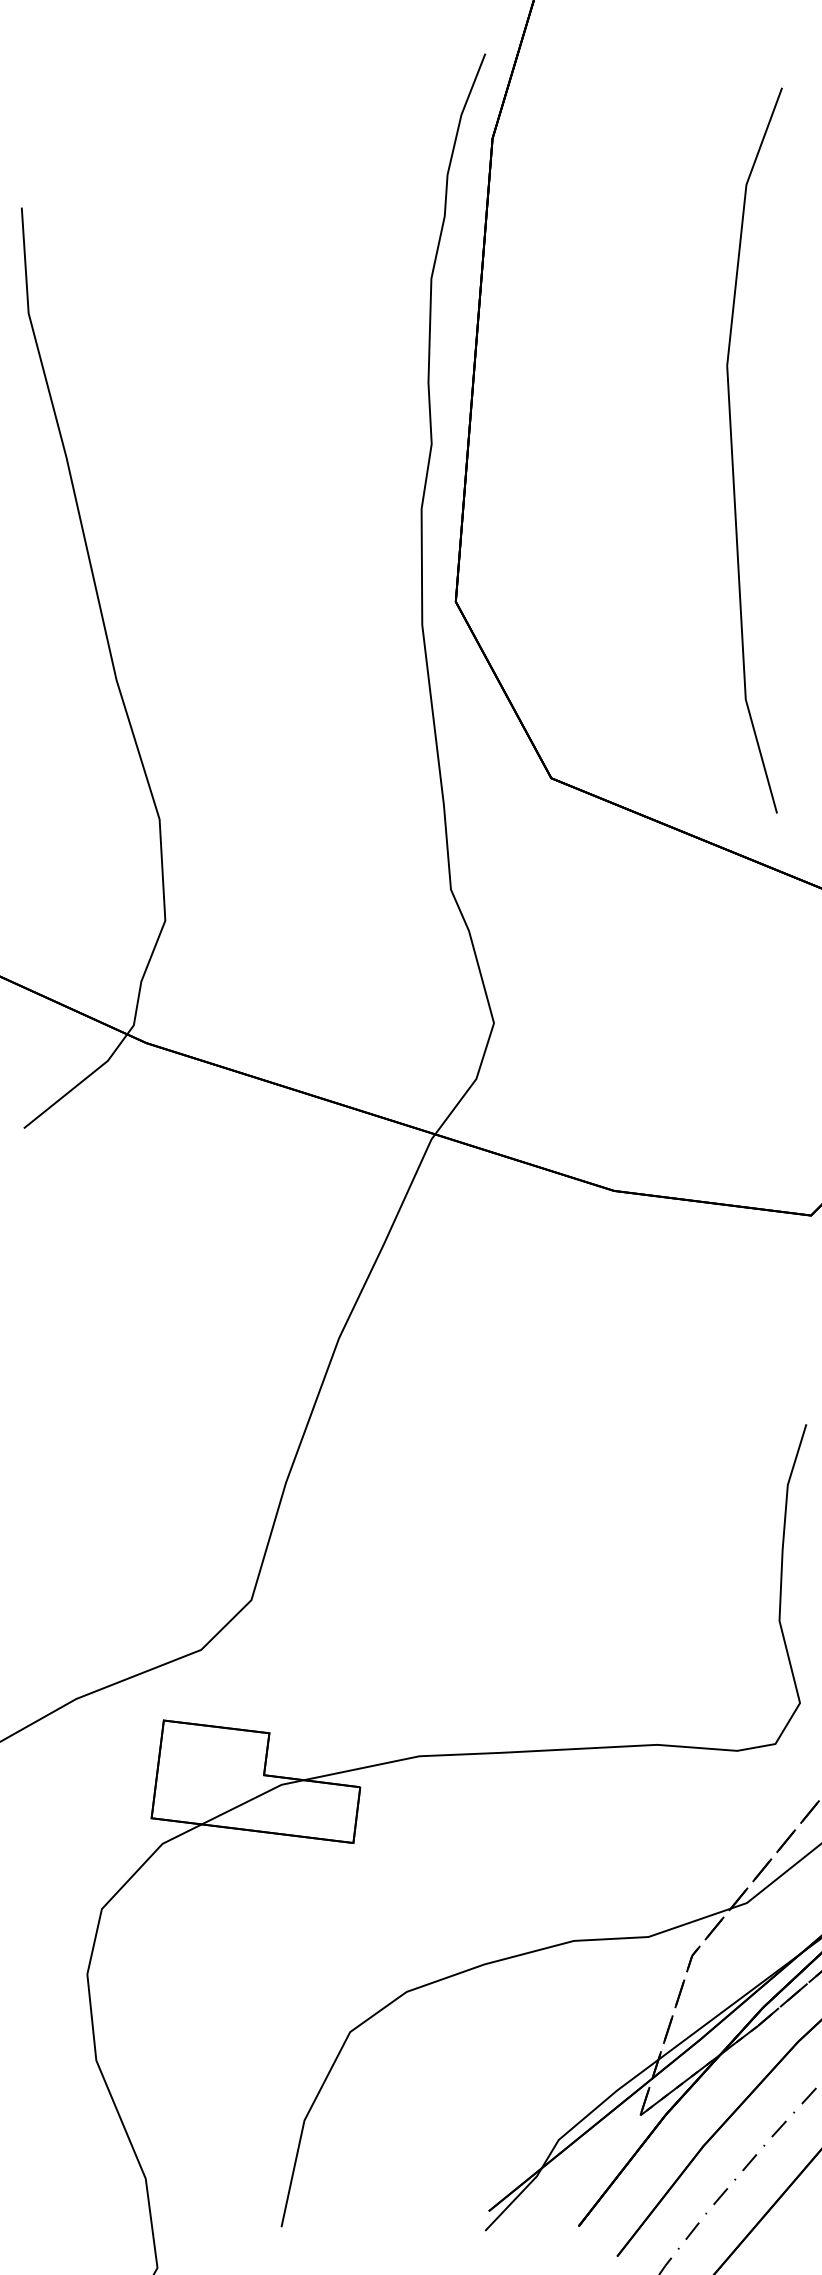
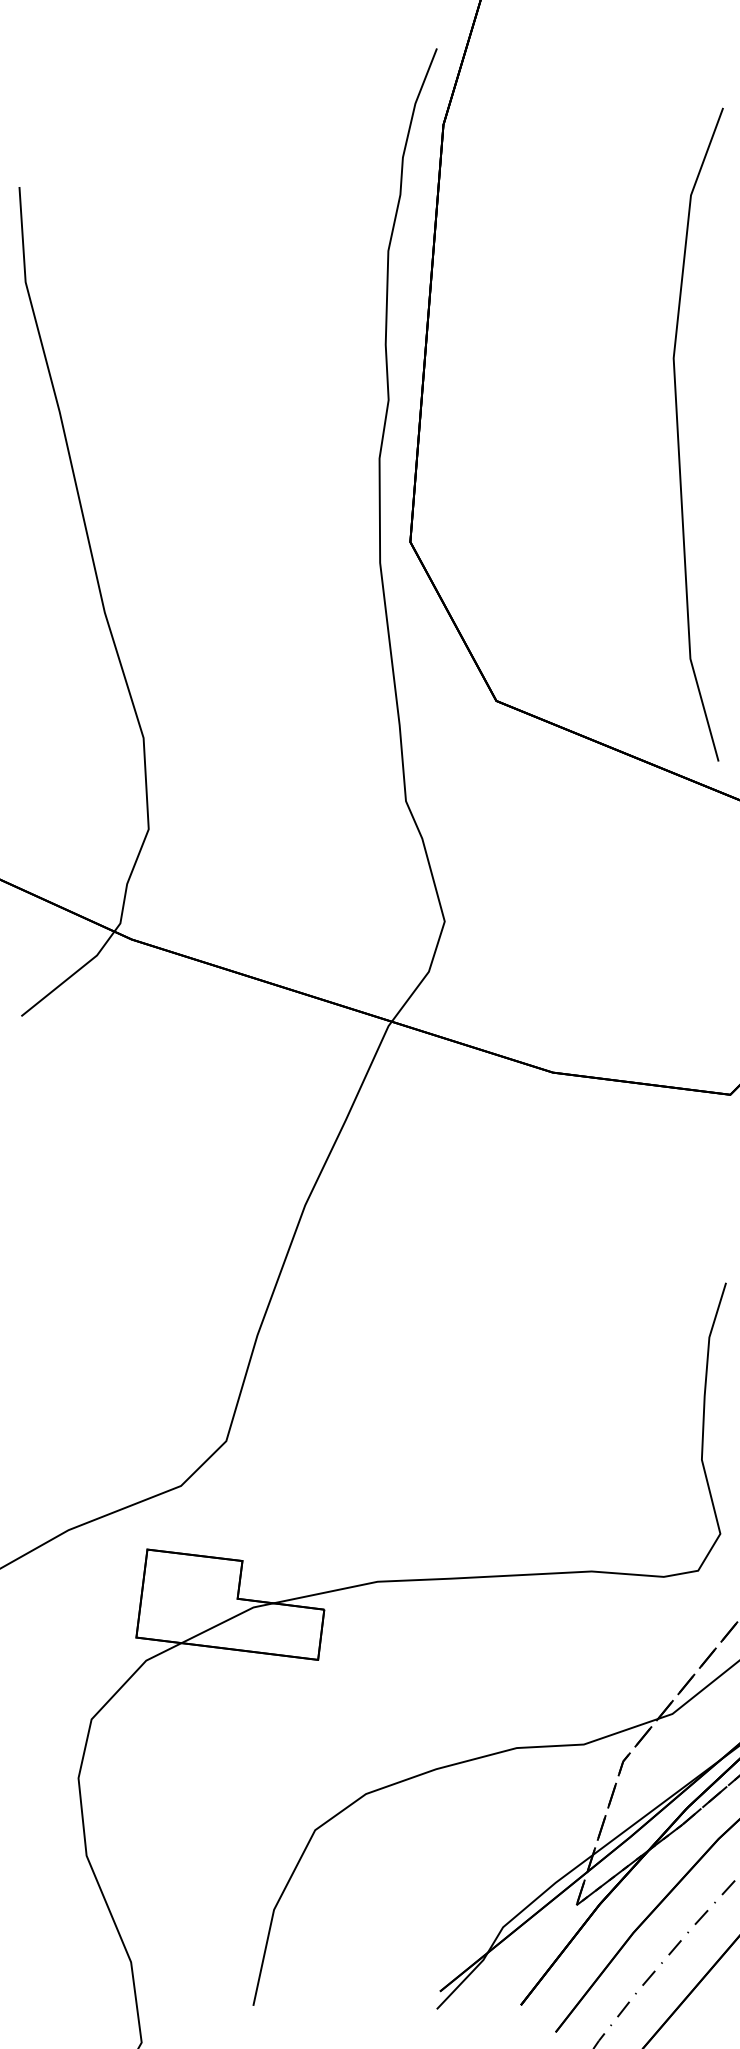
line: (733, 455) -> (679, 439), moved

